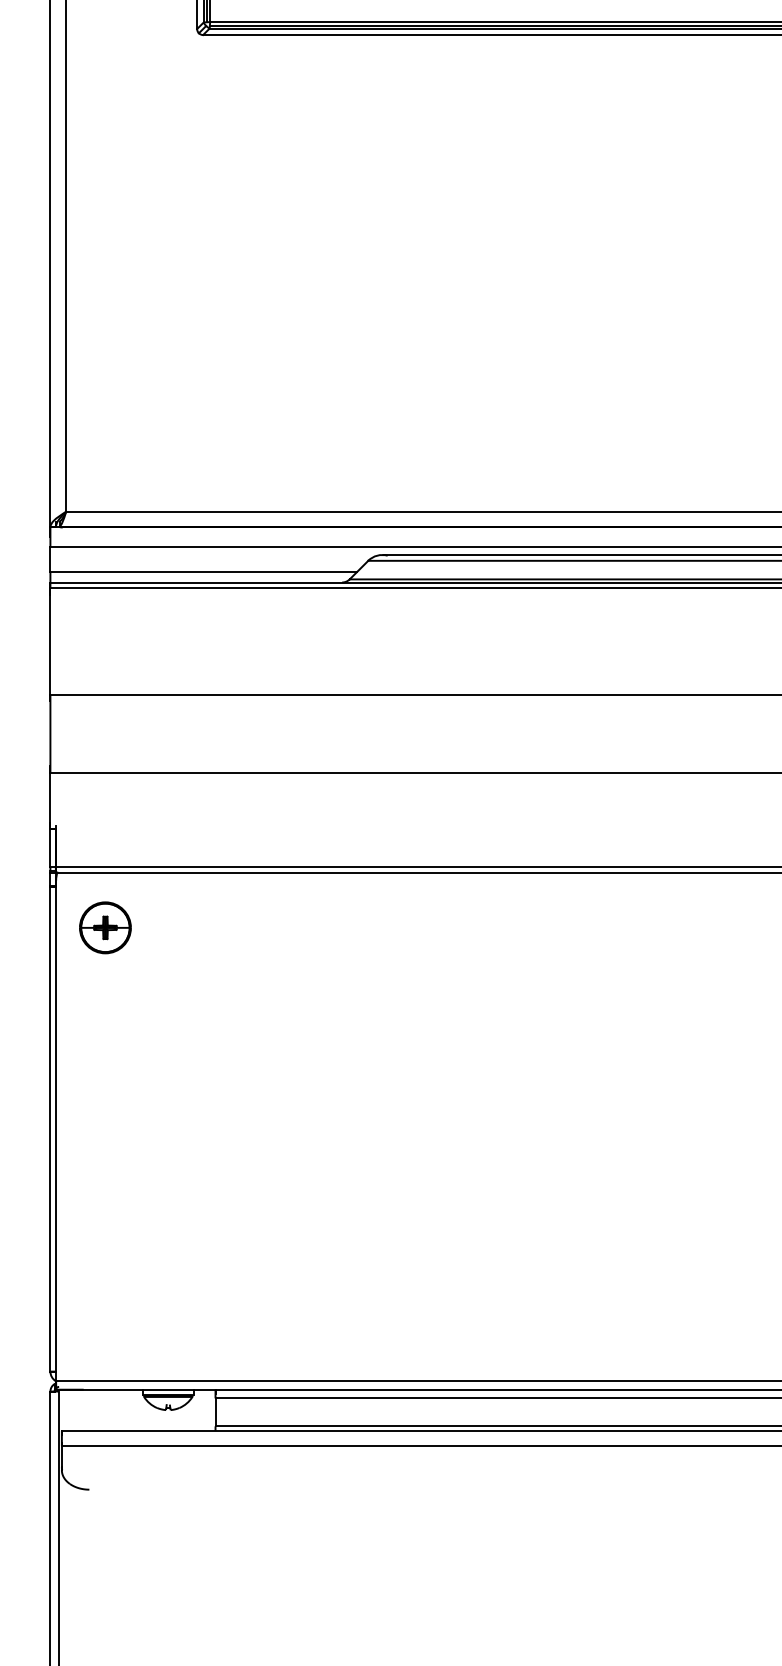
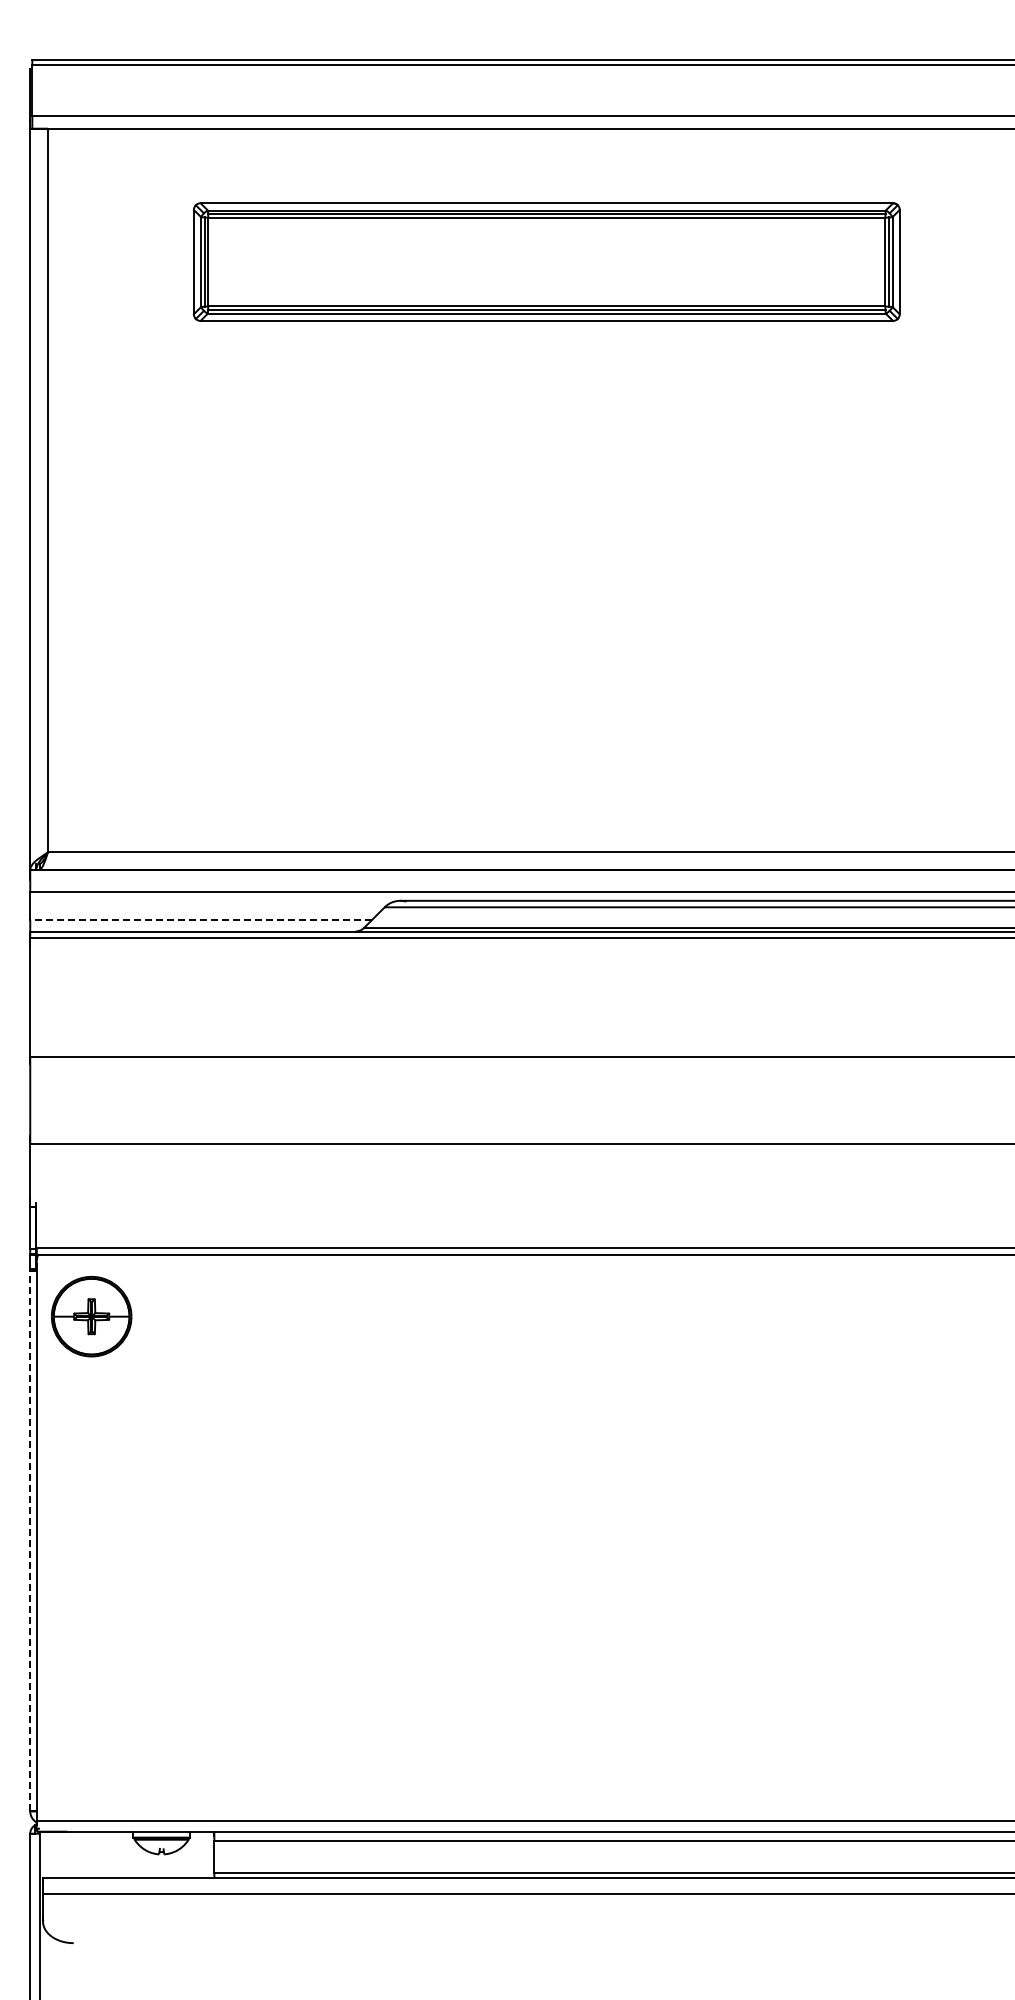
line: (203, 571) -> (200, 919), solid -> dashed
part: (105, 927) -> (91, 1316), size x1.4
line: (50, 1128) -> (30, 1540), solid -> dashed

